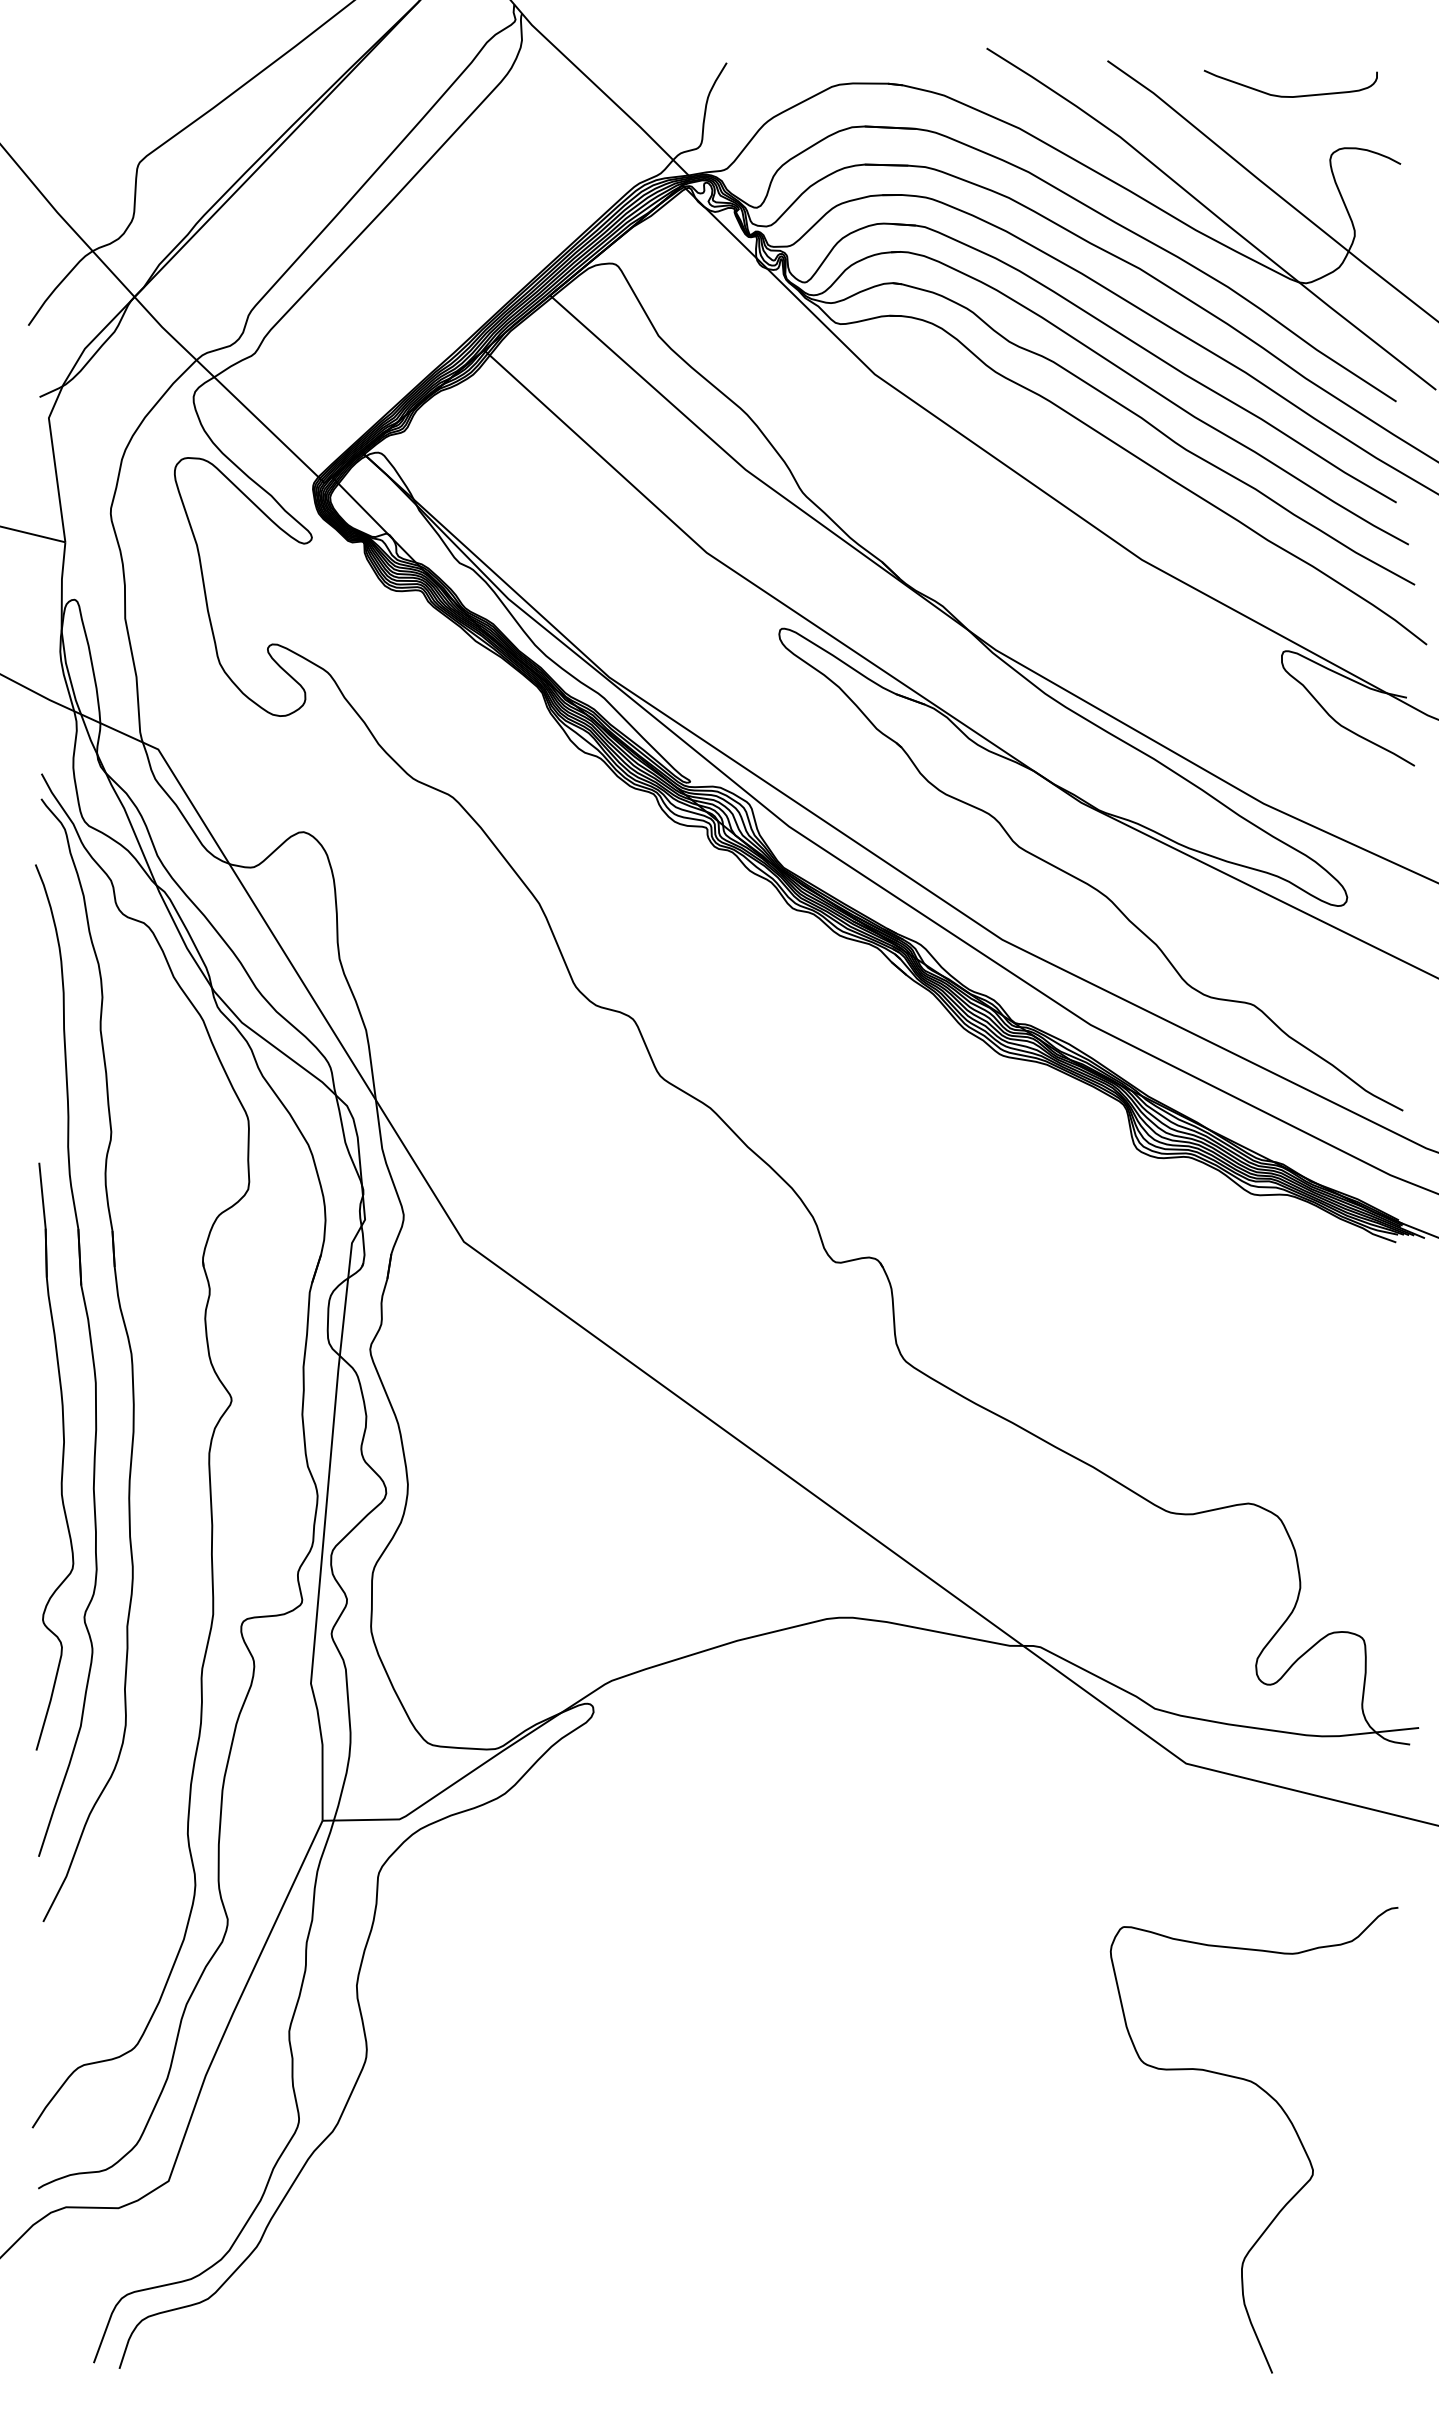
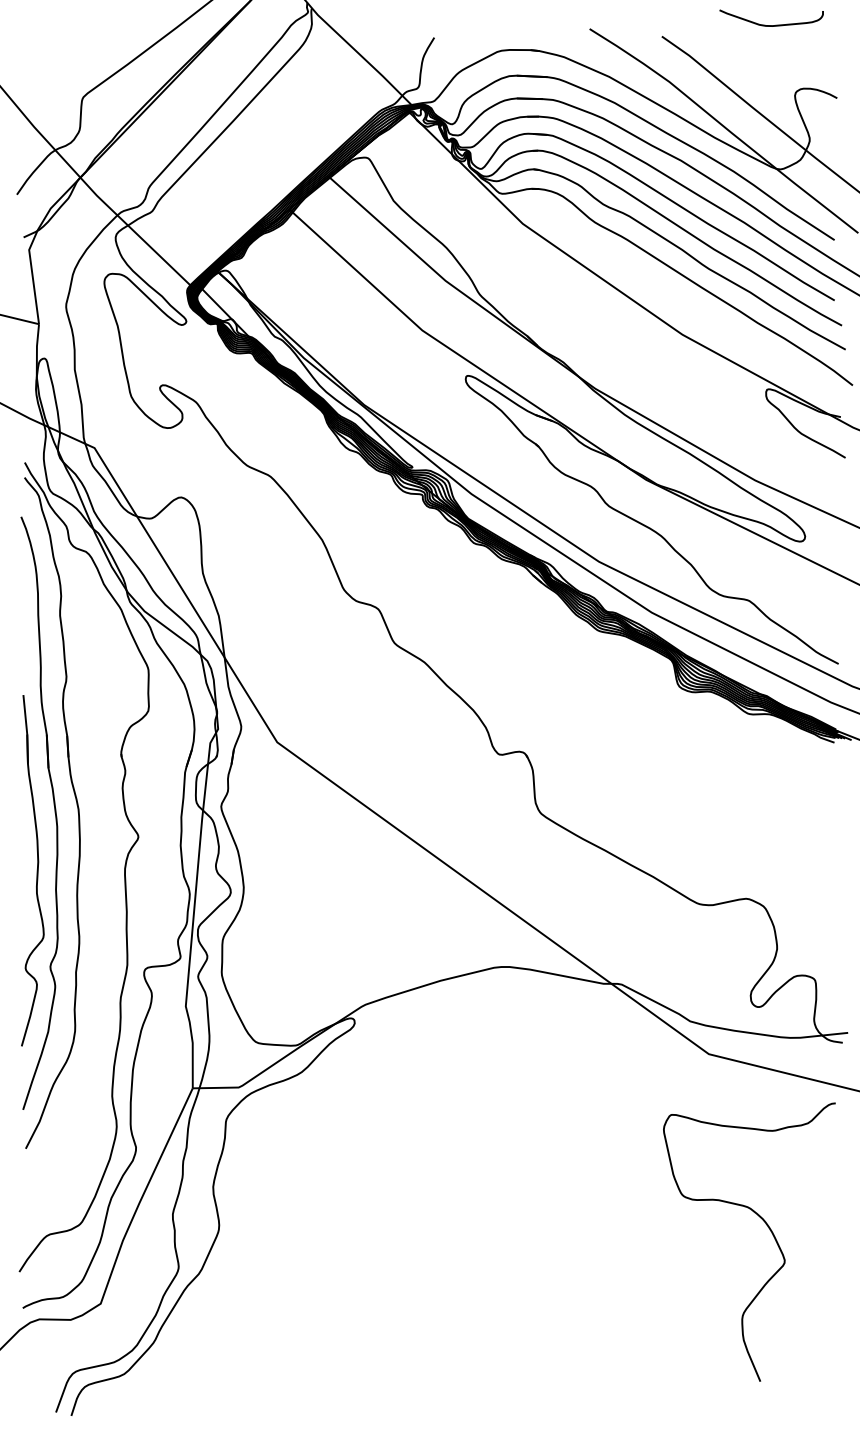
curve: (1290, 96) -> (771, 25), moved
curve: (1287, 2120) -> (769, 1230), moved

